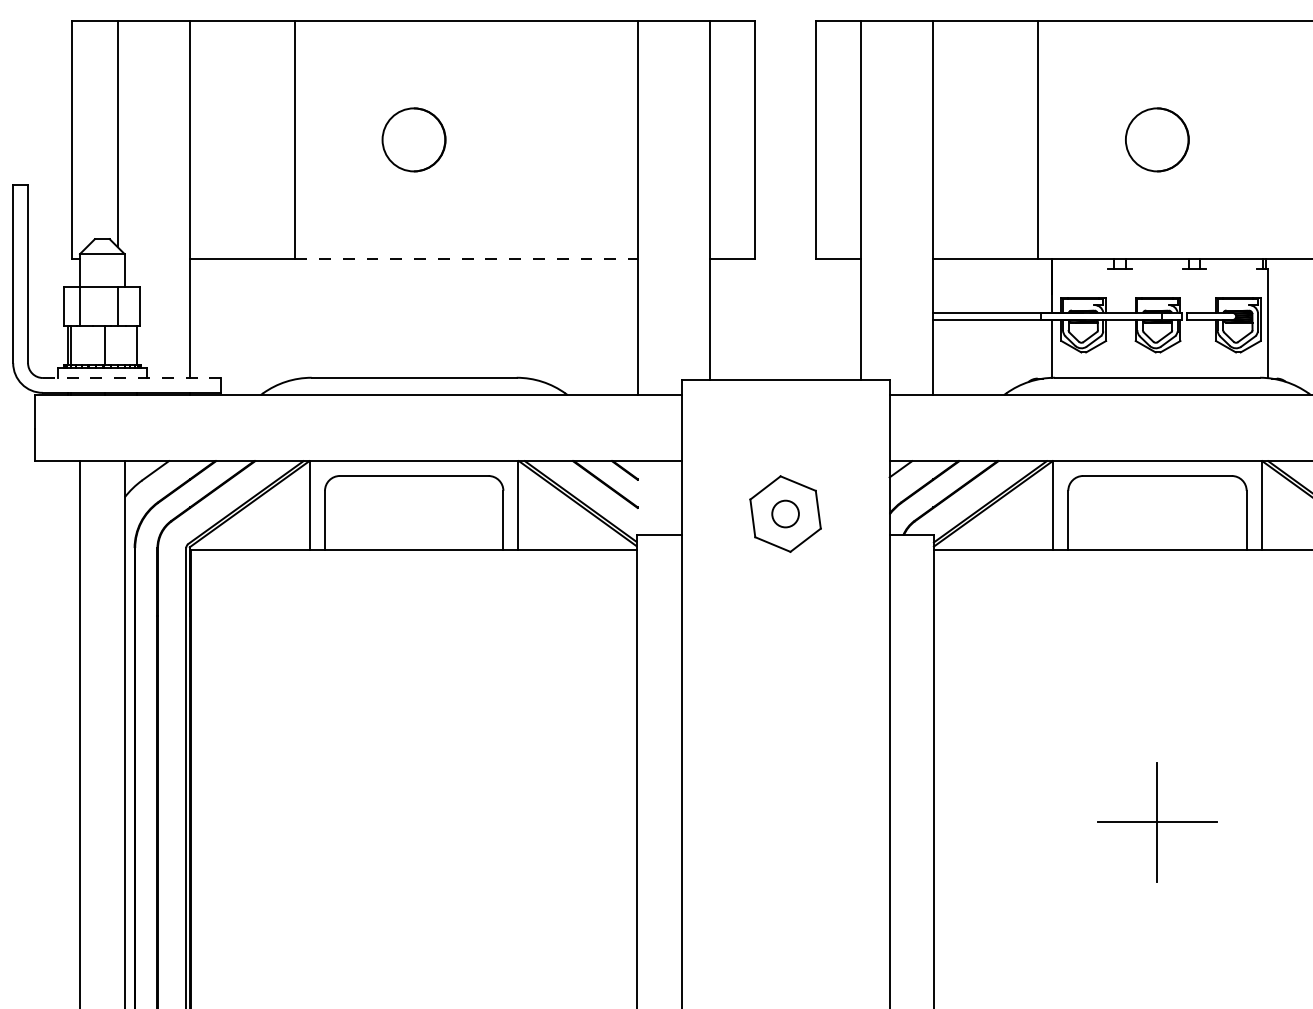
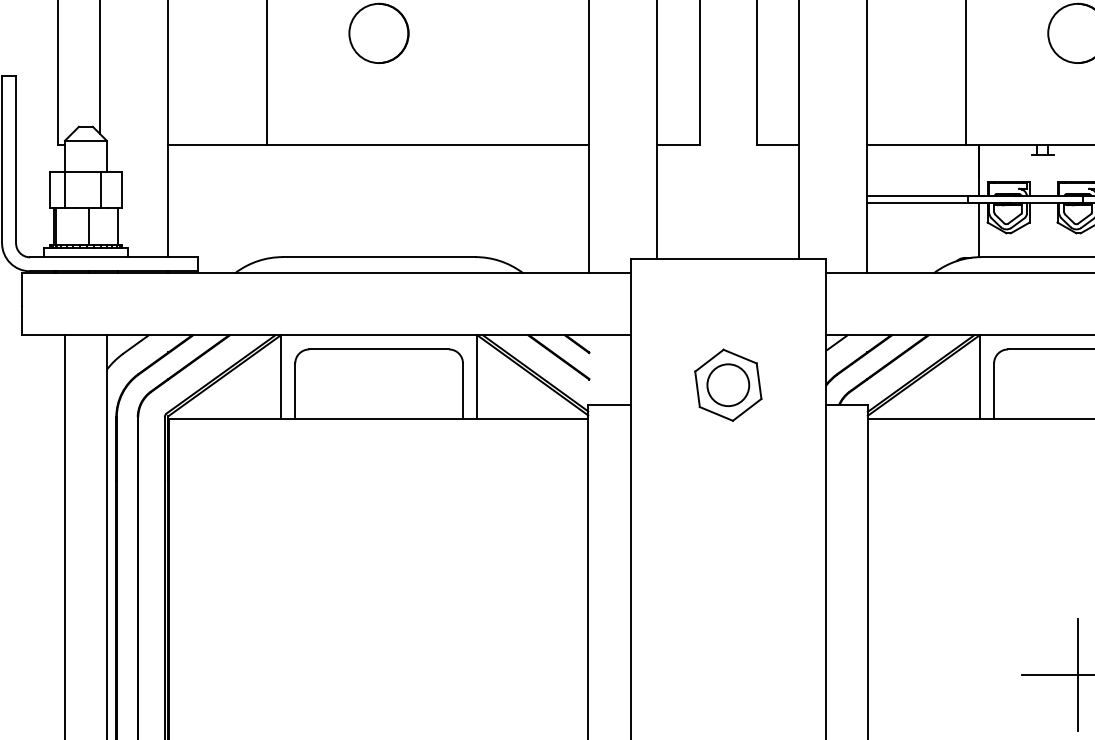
line: (466, 258) -> (428, 144), dashed -> solid
line: (132, 378) -> (114, 257), dashed -> solid
circle: (785, 513) -> (728, 384), size x1.67

